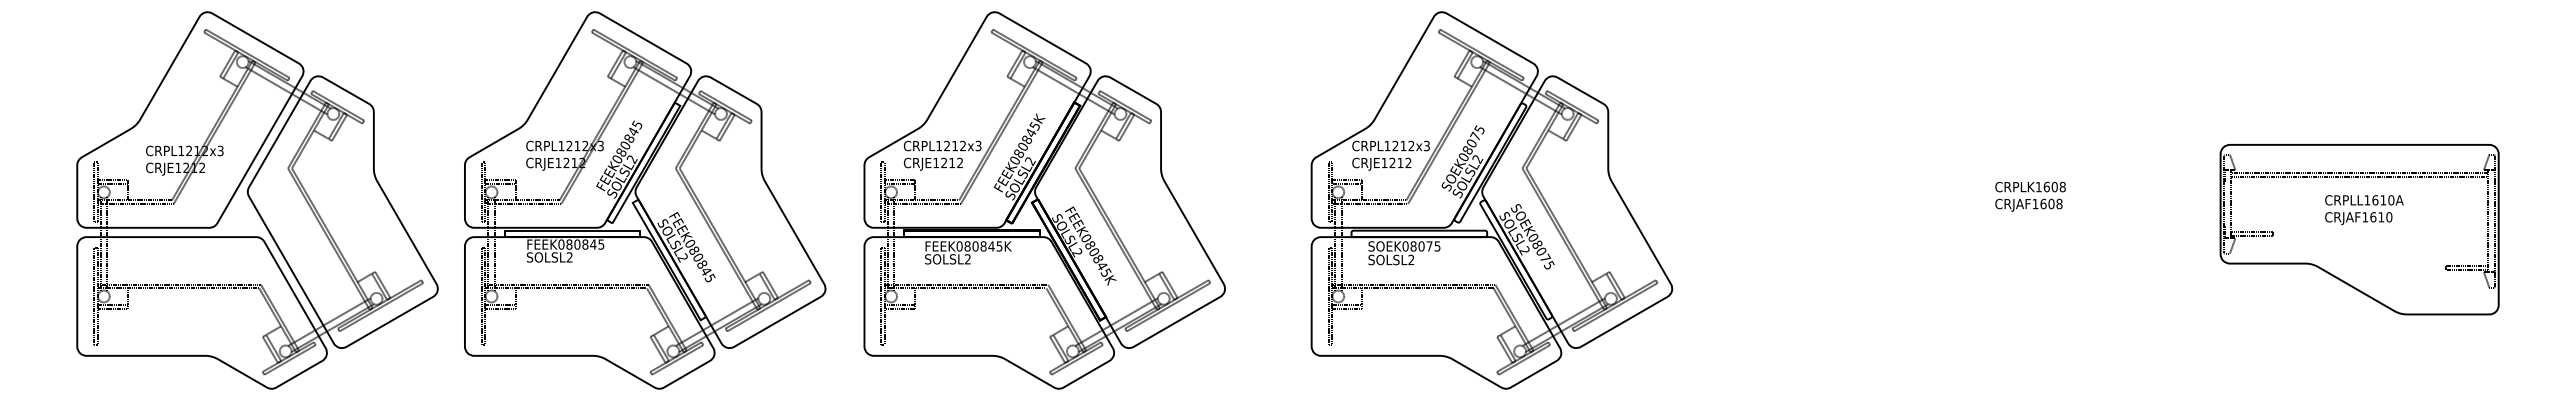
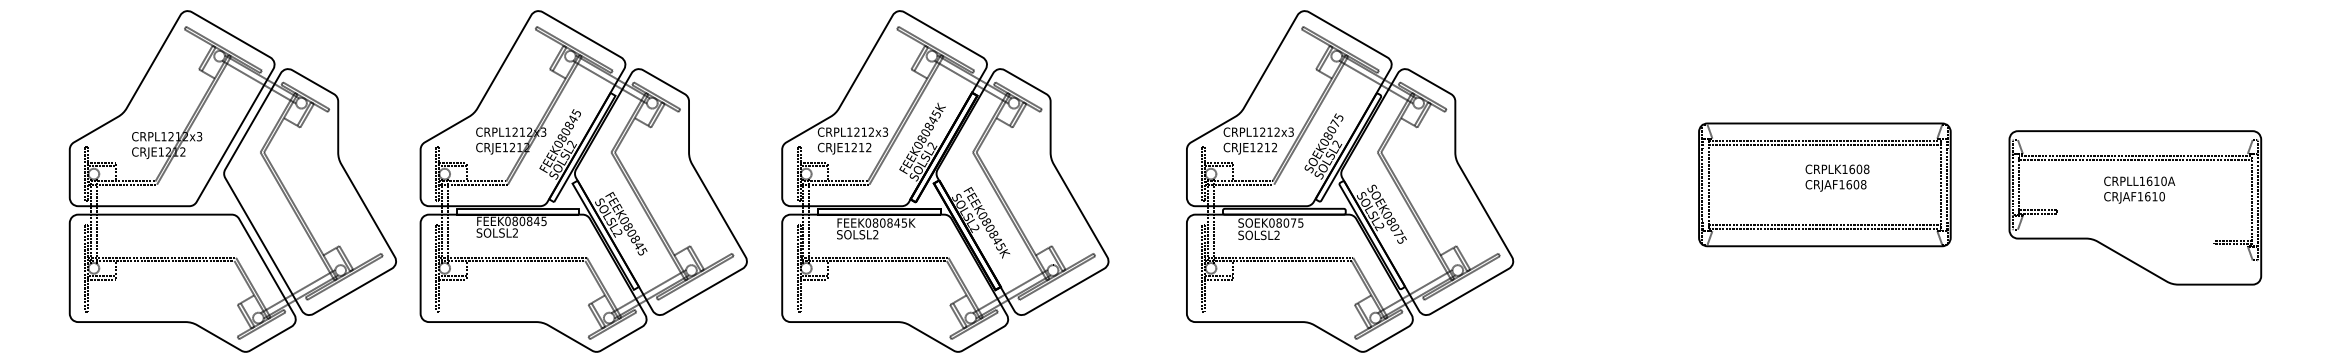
part: (2016, 203) -> (1824, 184), added

